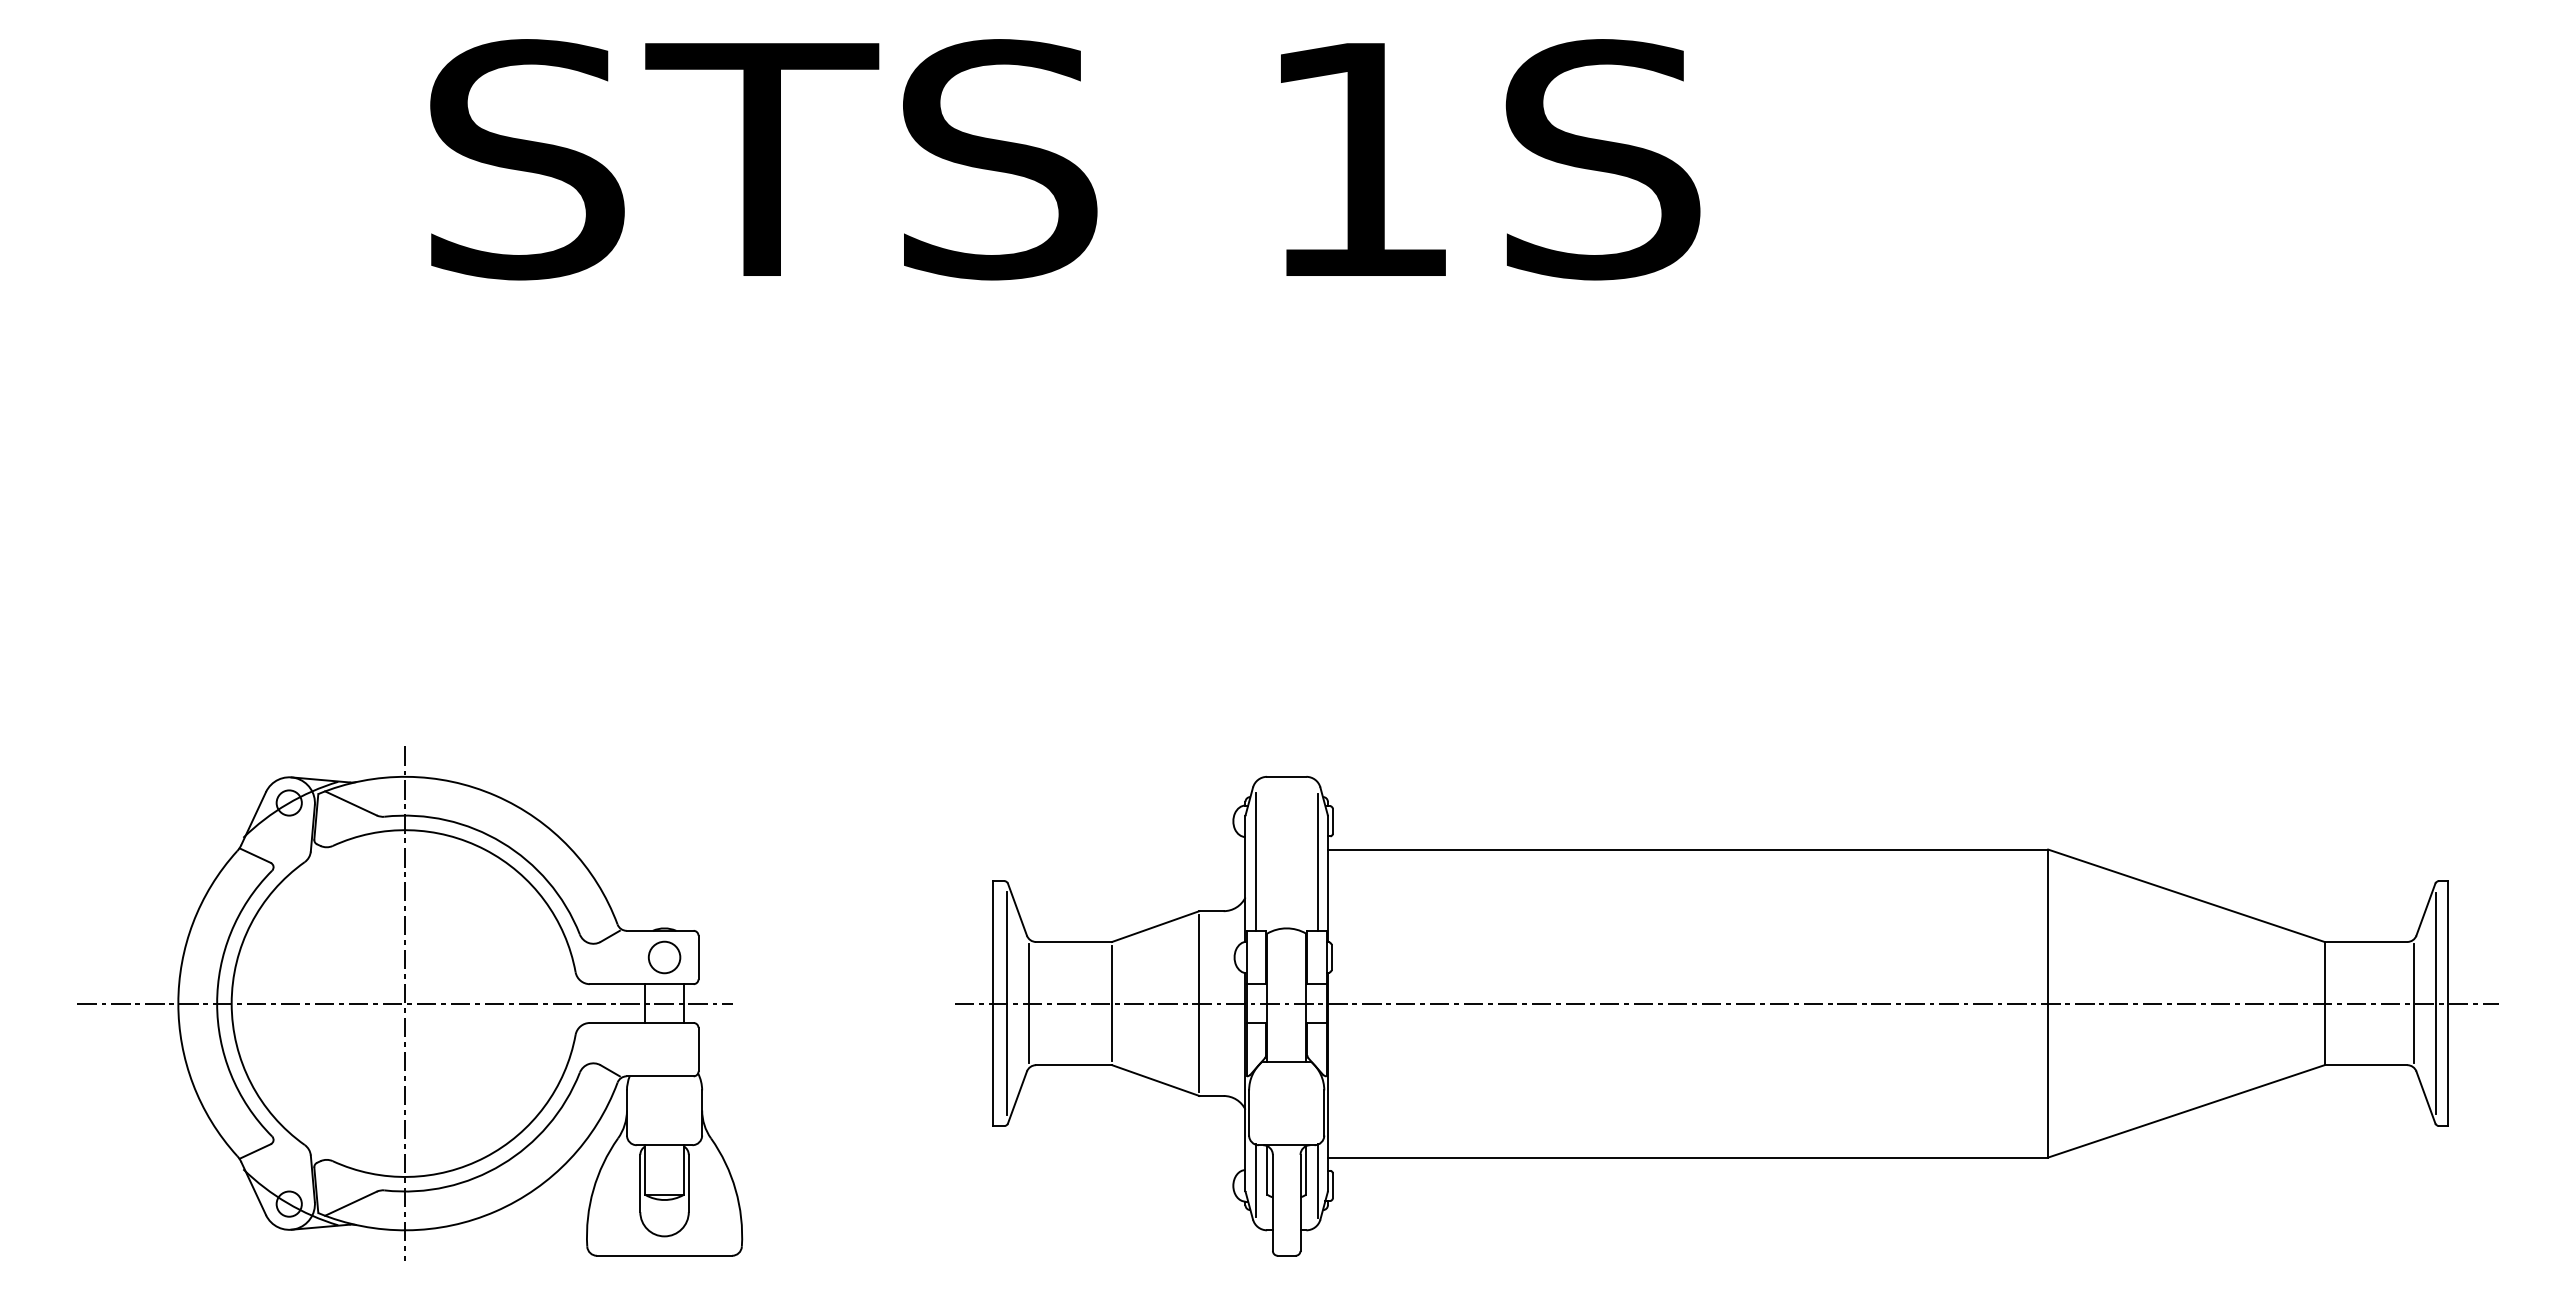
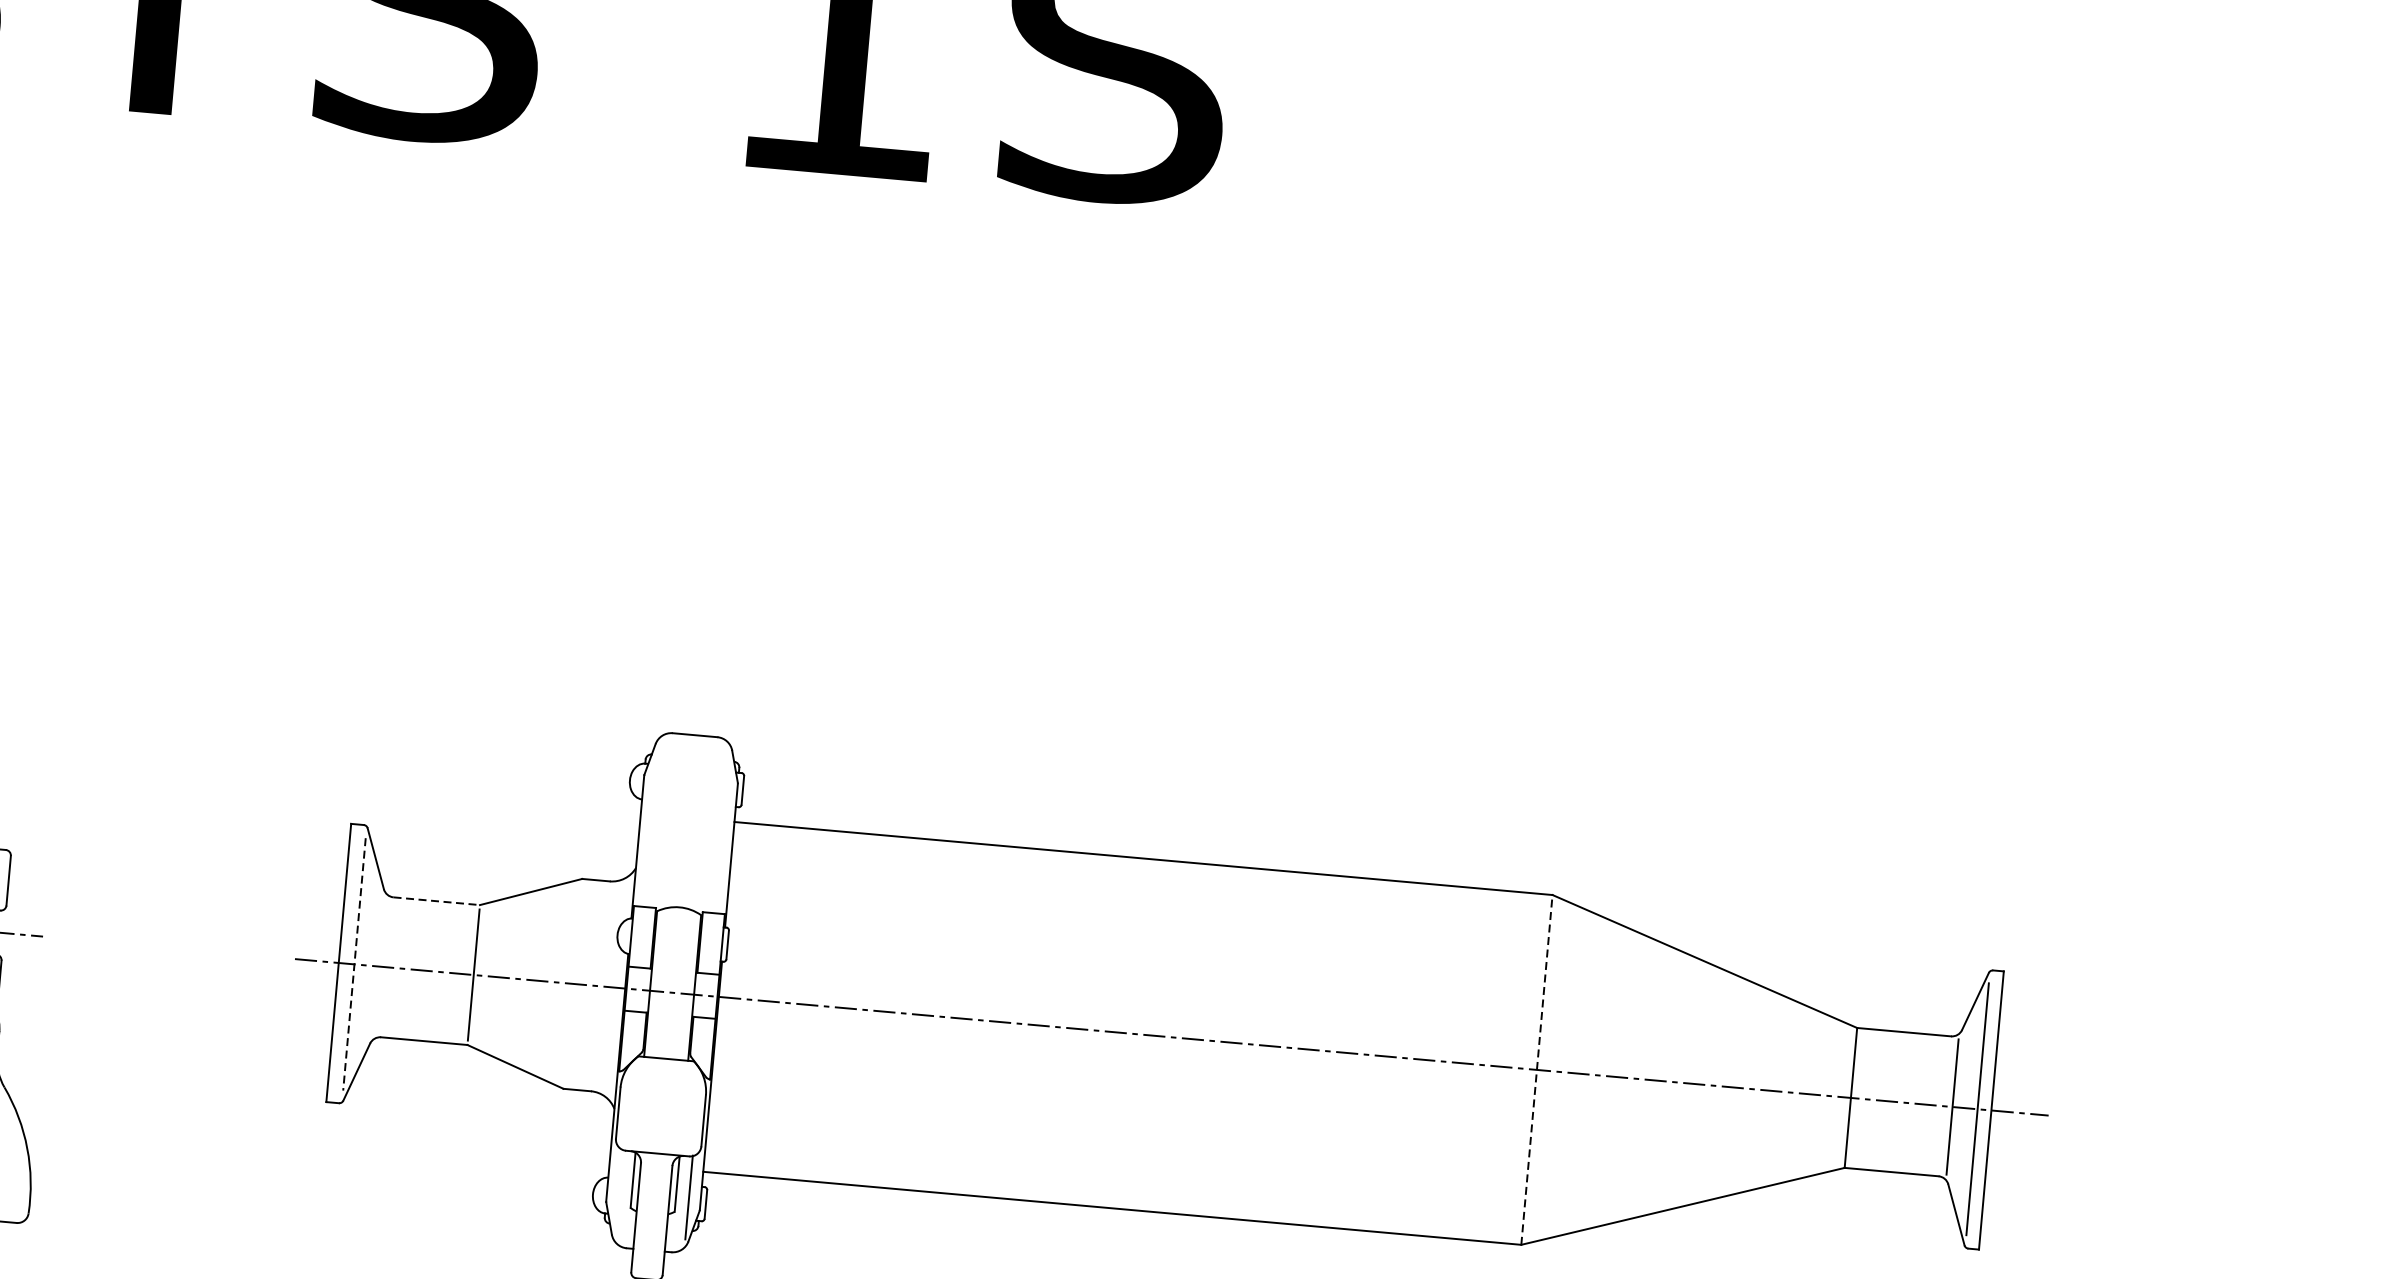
line: (1255, 861) -> (651, 828), removed
line: (1317, 862) -> (721, 835), removed
line: (1074, 941) -> (437, 900), solid -> dashed
line: (1029, 1003) -> (379, 966), removed
line: (1199, 1003) -> (573, 983), removed
line: (2048, 1003) -> (1537, 1069), solid -> dashed
line: (1007, 1004) -> (354, 965), solid -> dashed
line: (1255, 1180) -> (618, 1190), removed

